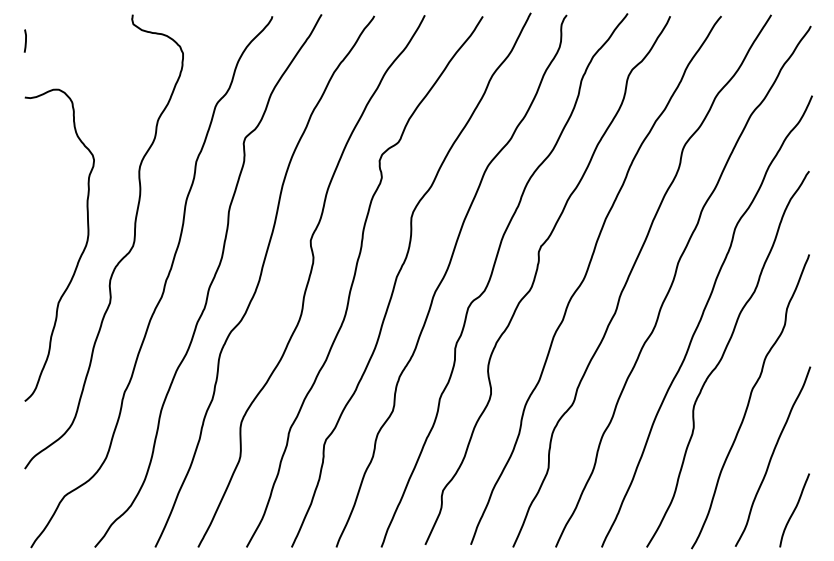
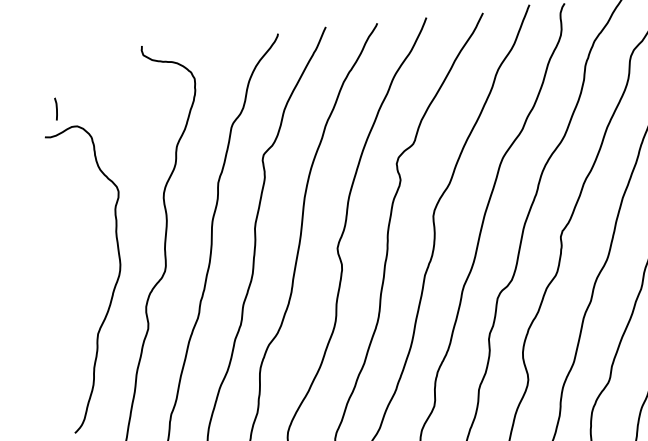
line: (25, 40) -> (56, 108), moved

